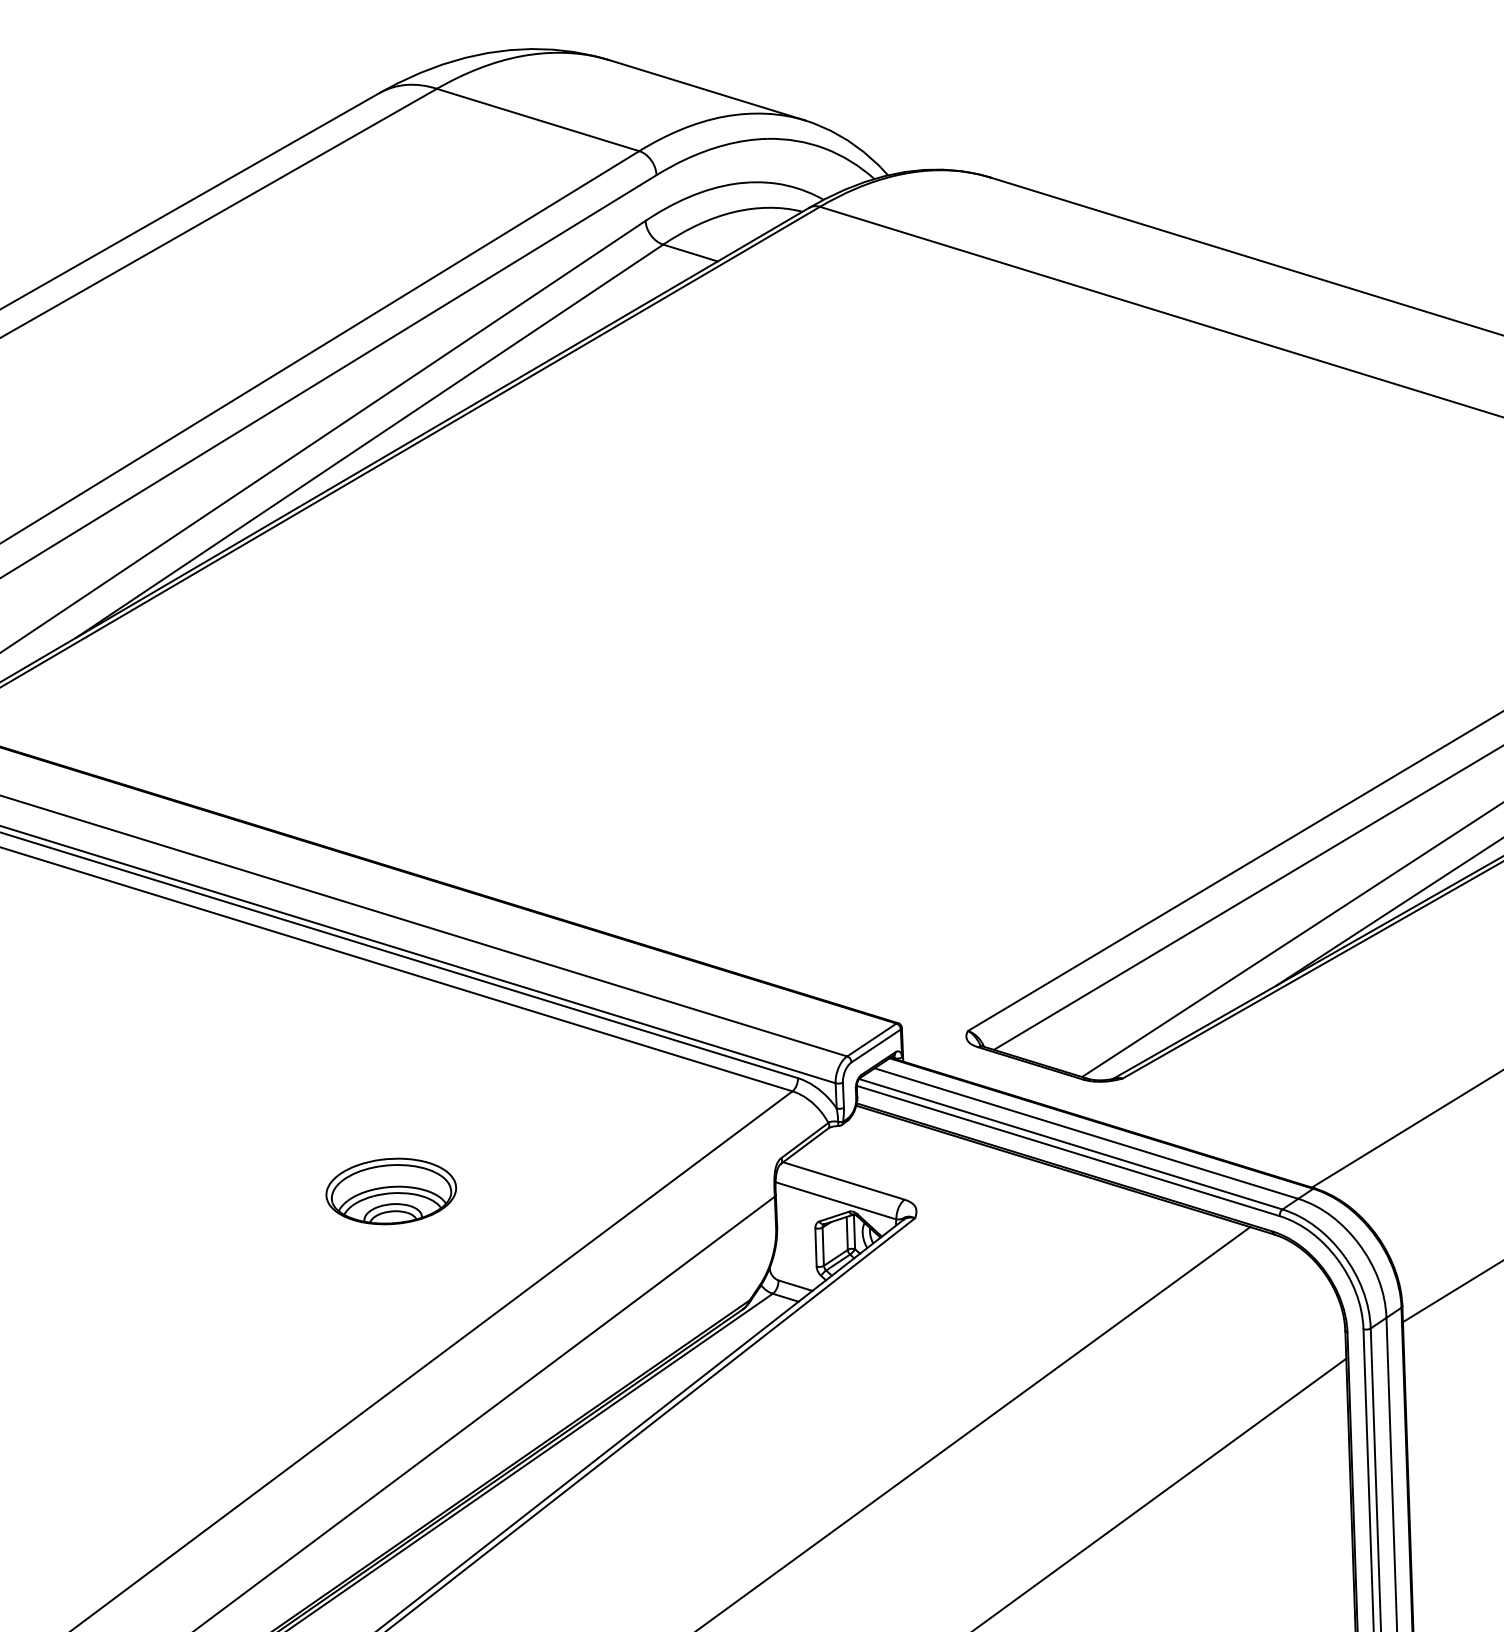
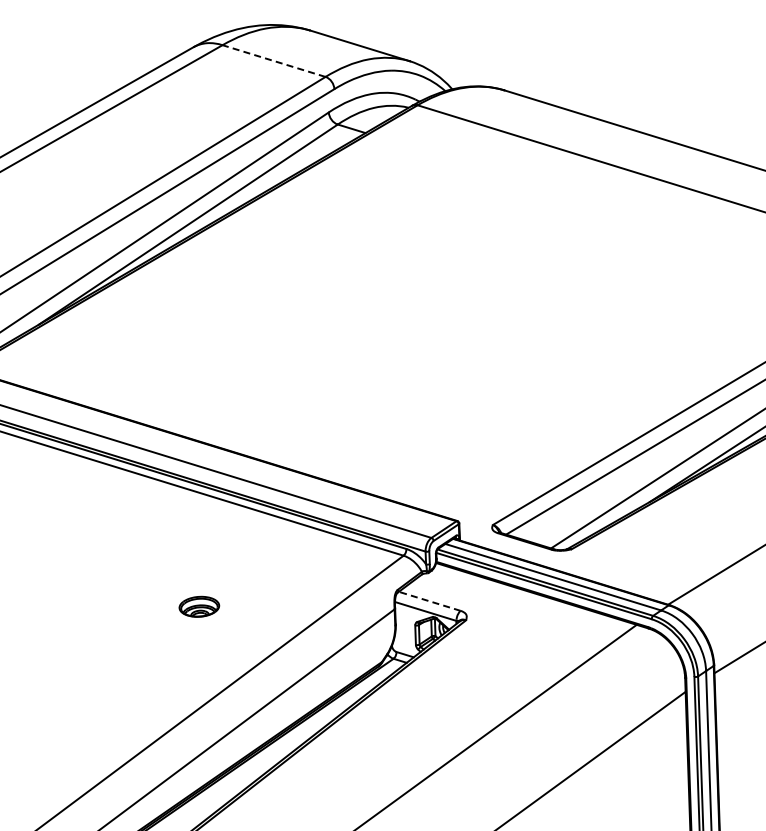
line: (538, 120) -> (274, 61), solid -> dashed
line: (843, 1181) -> (429, 601), solid -> dashed
part: (391, 1191) -> (199, 606), size x0.6

